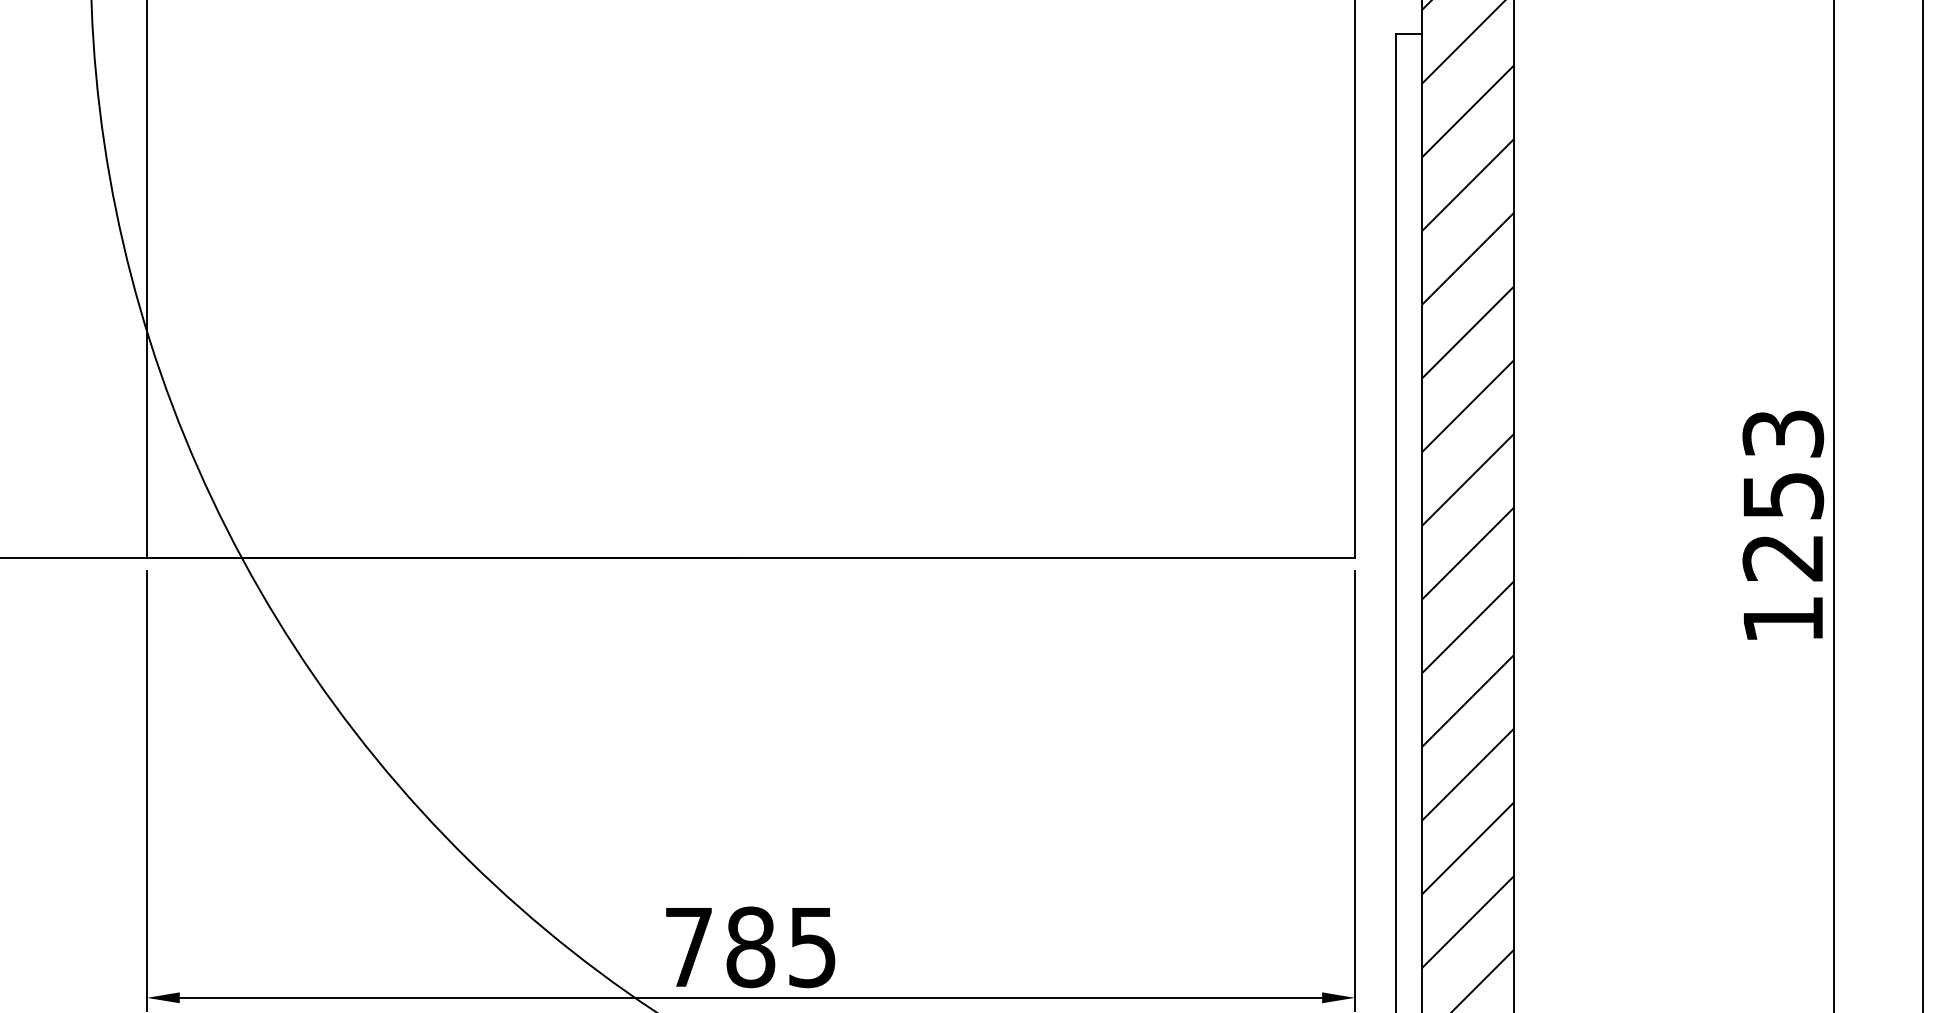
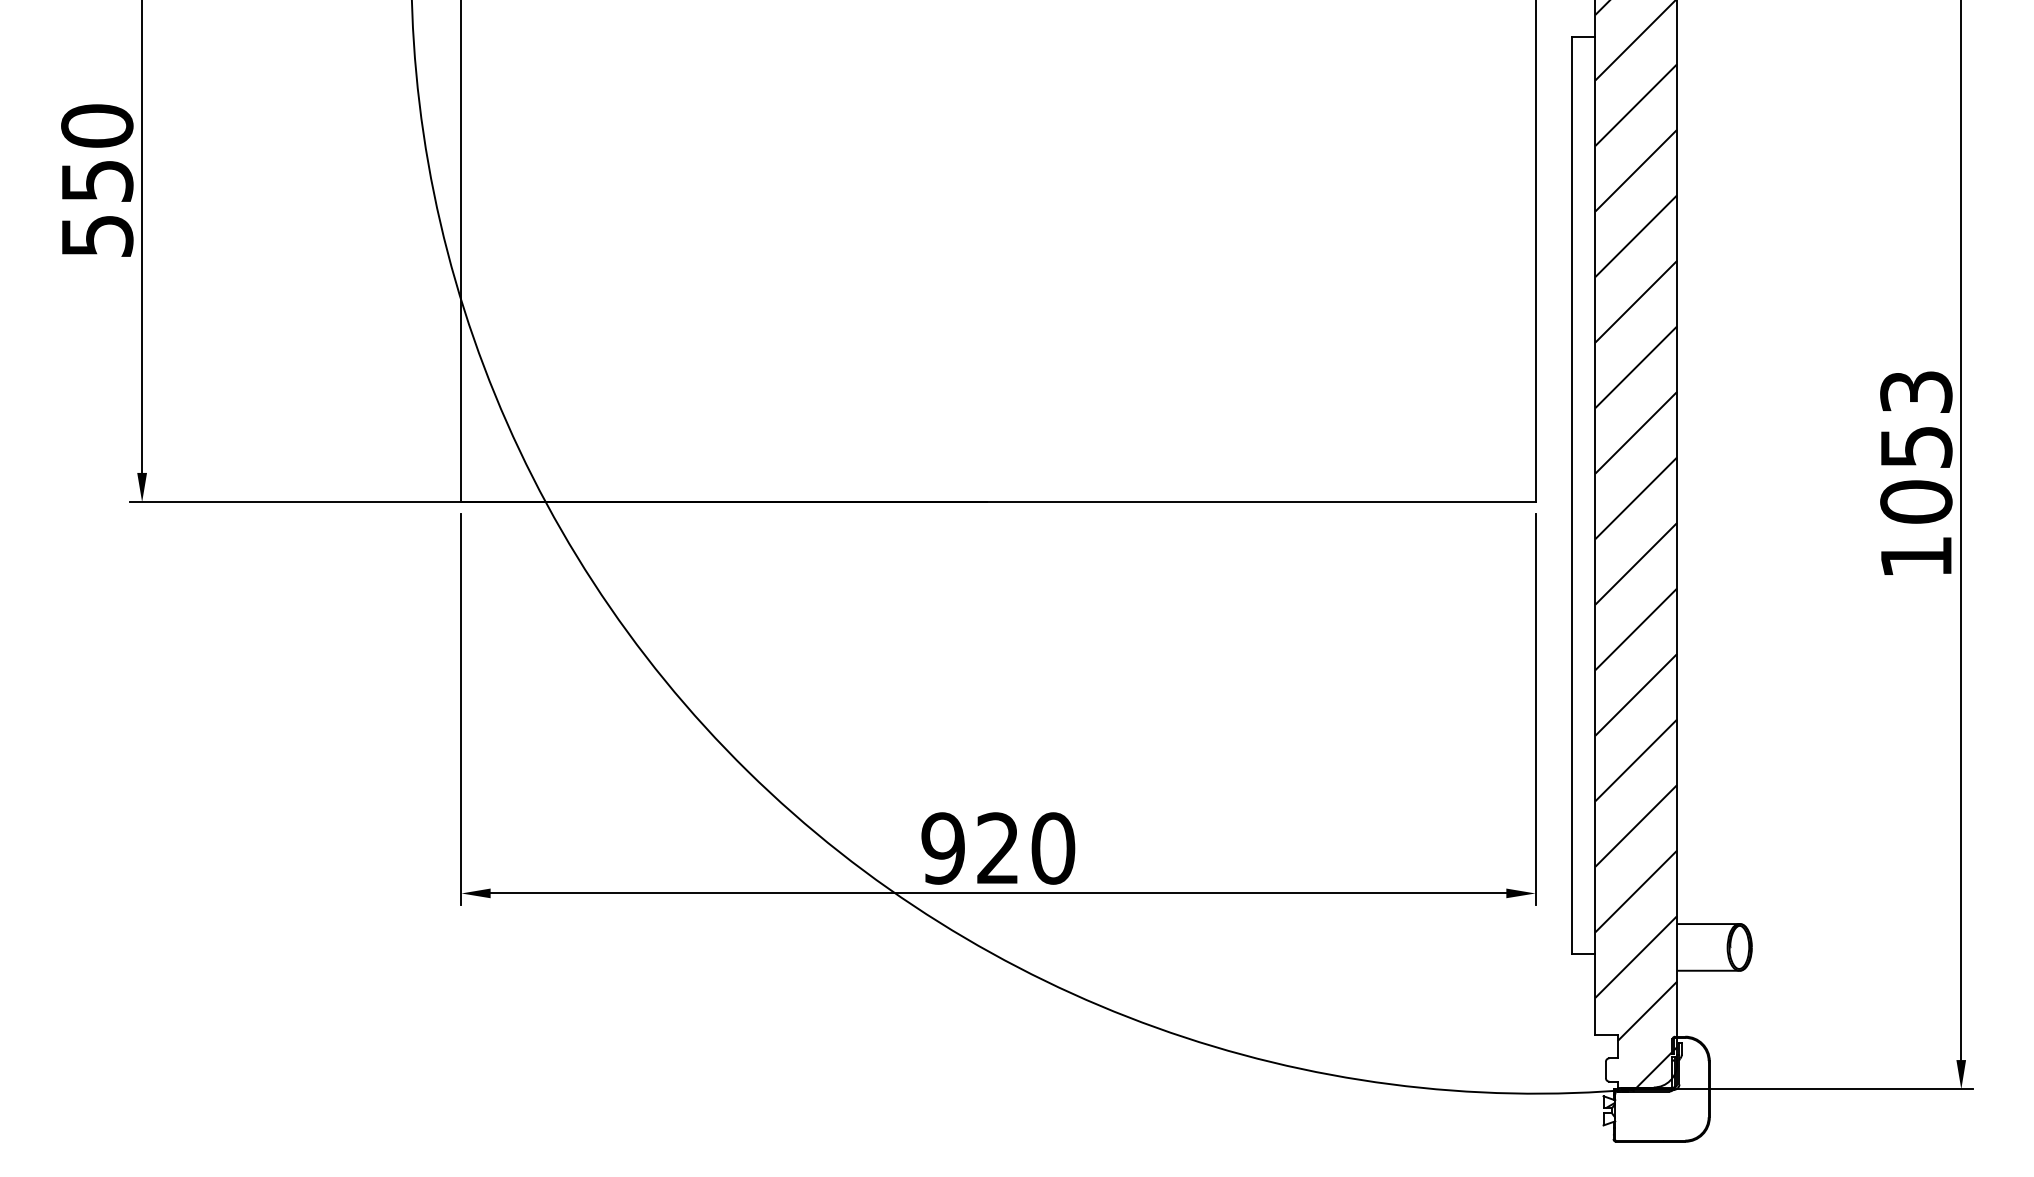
text: (1783, 557) -> (1916, 501), 1253 -> 1053
text: (750, 947) -> (998, 848), 785 -> 920

